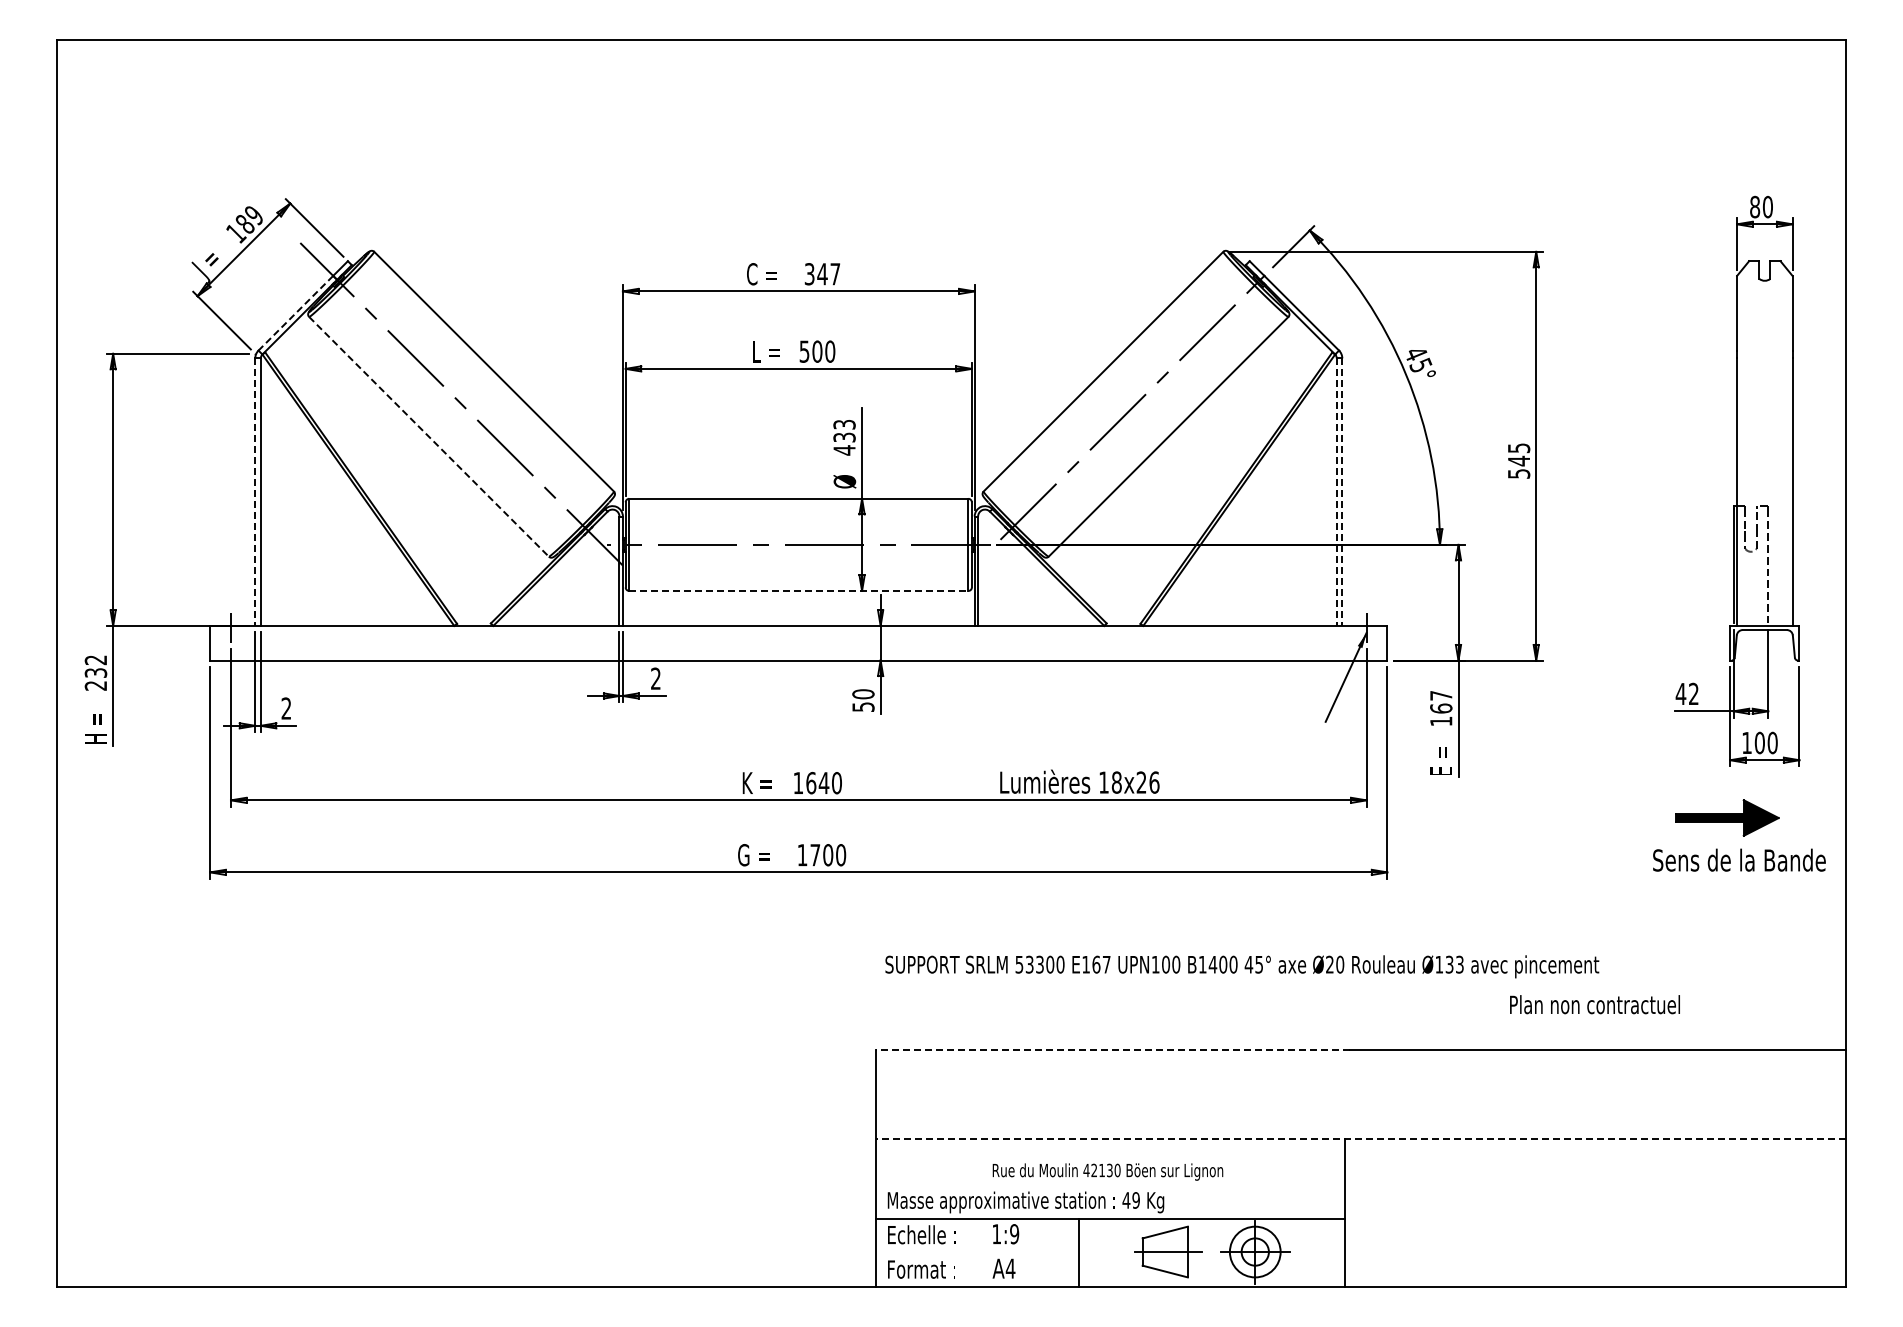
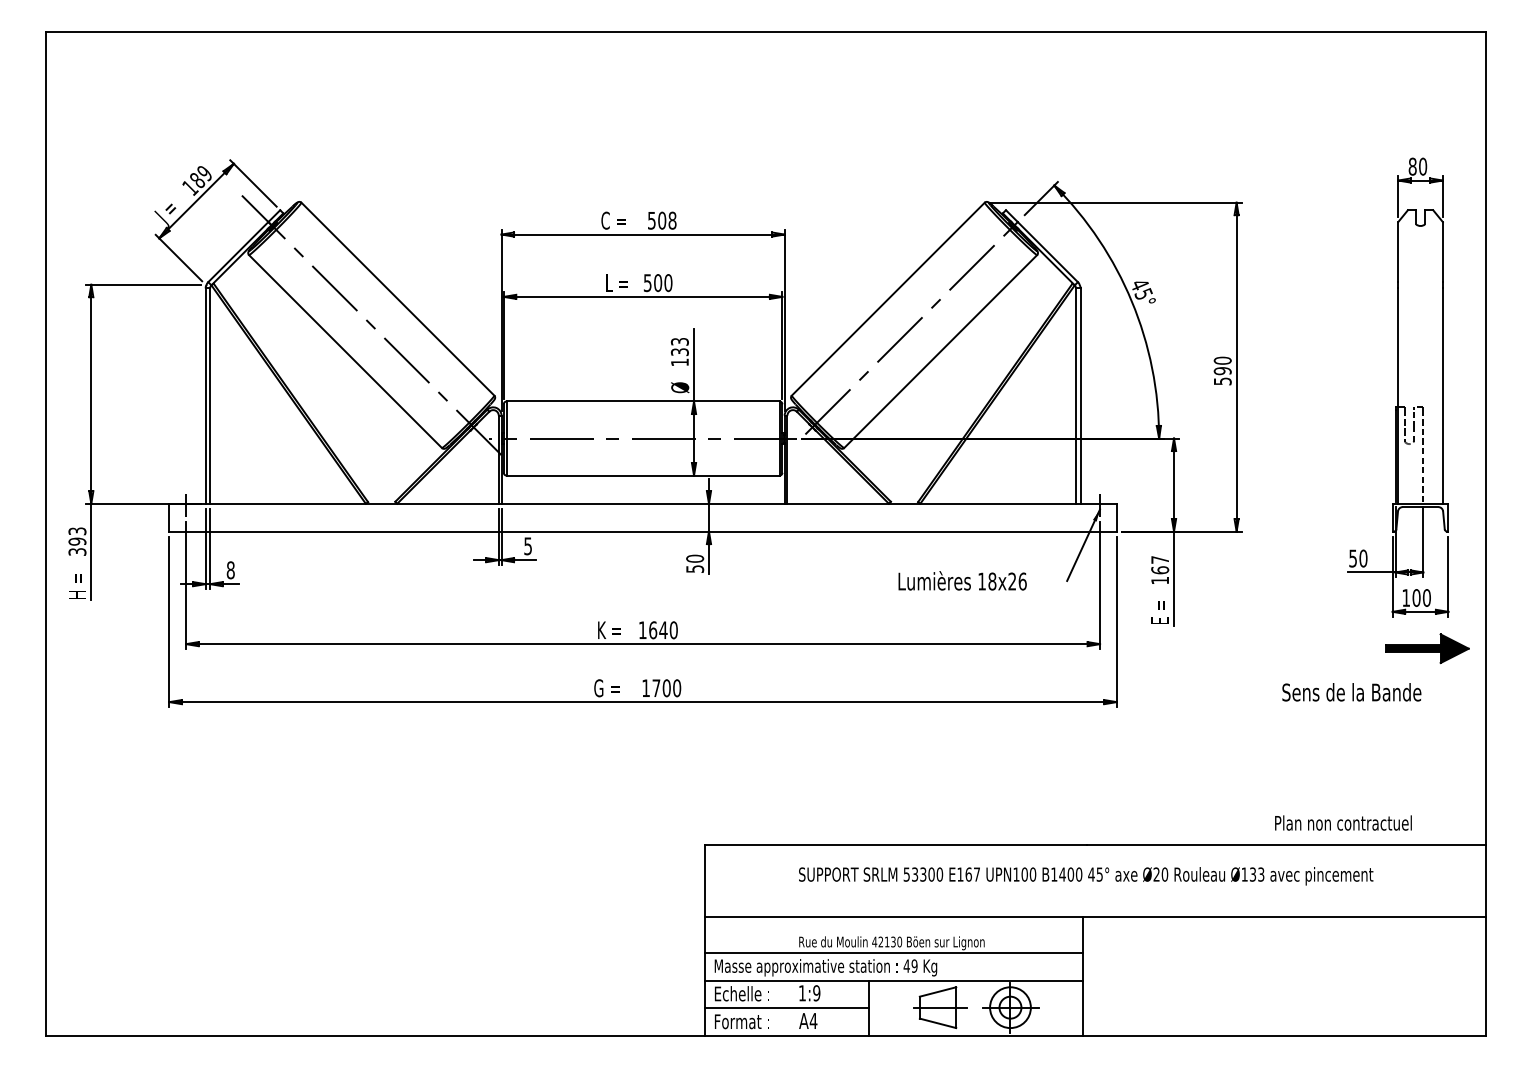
text: (822, 274) -> (662, 220), 347 -> 508
line: (295, 313) -> (238, 252), dashed -> solid
line: (429, 436) -> (345, 351), dashed -> solid
text: (844, 450) -> (679, 362), 433 -> 133
text: (1518, 454) -> (1222, 365), 545 -> 590
line: (255, 492) -> (205, 396), dashed -> solid
line: (1336, 492) -> (1075, 396), dashed -> solid
line: (1342, 492) -> (1080, 396), dashed -> solid
line: (798, 590) -> (642, 475), dashed -> solid
text: (95, 672) -> (77, 541), 232 -> 393
text: (655, 678) -> (527, 546), 2 -> 5
text: (1686, 693) -> (1357, 558), 42 -> 50
text: (286, 708) -> (230, 570), 2 -> 8
text: (1079, 781) -> (962, 580), moved
part: (1727, 817) -> (1427, 648), moved
text: (1739, 859) -> (1351, 691), moved
text: (1242, 966) -> (1086, 876), moved
text: (1594, 1004) -> (1343, 822), moved
line: (1112, 1050) -> (895, 845), dashed -> solid
line: (1361, 1139) -> (1095, 917), dashed -> solid
line: (1110, 1184) -> (893, 953), added
line: (977, 1252) -> (786, 1008), added

